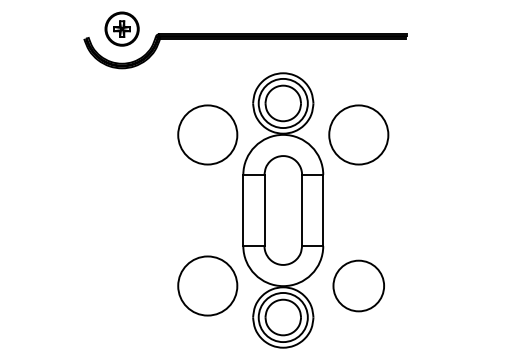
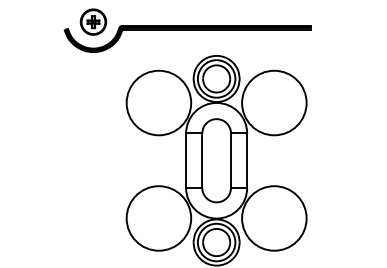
circle: (207, 134) -> (158, 102), size x1.43
circle: (358, 134) -> (274, 102), size x1.43
circle: (207, 285) -> (158, 218), size x1.43
circle: (358, 285) -> (274, 218), size x1.67

